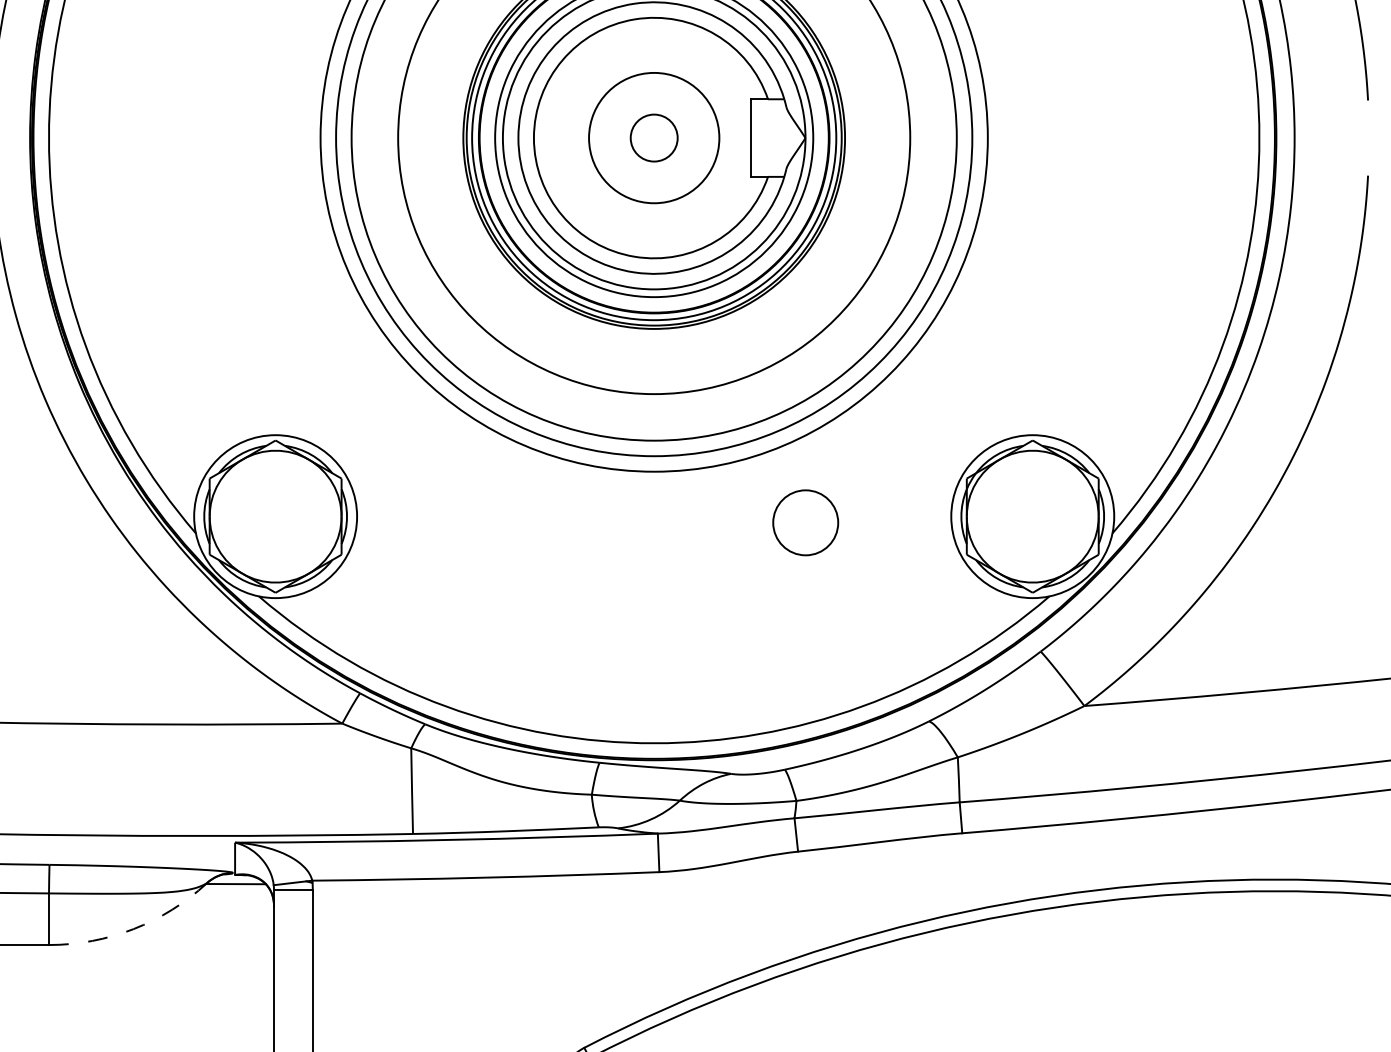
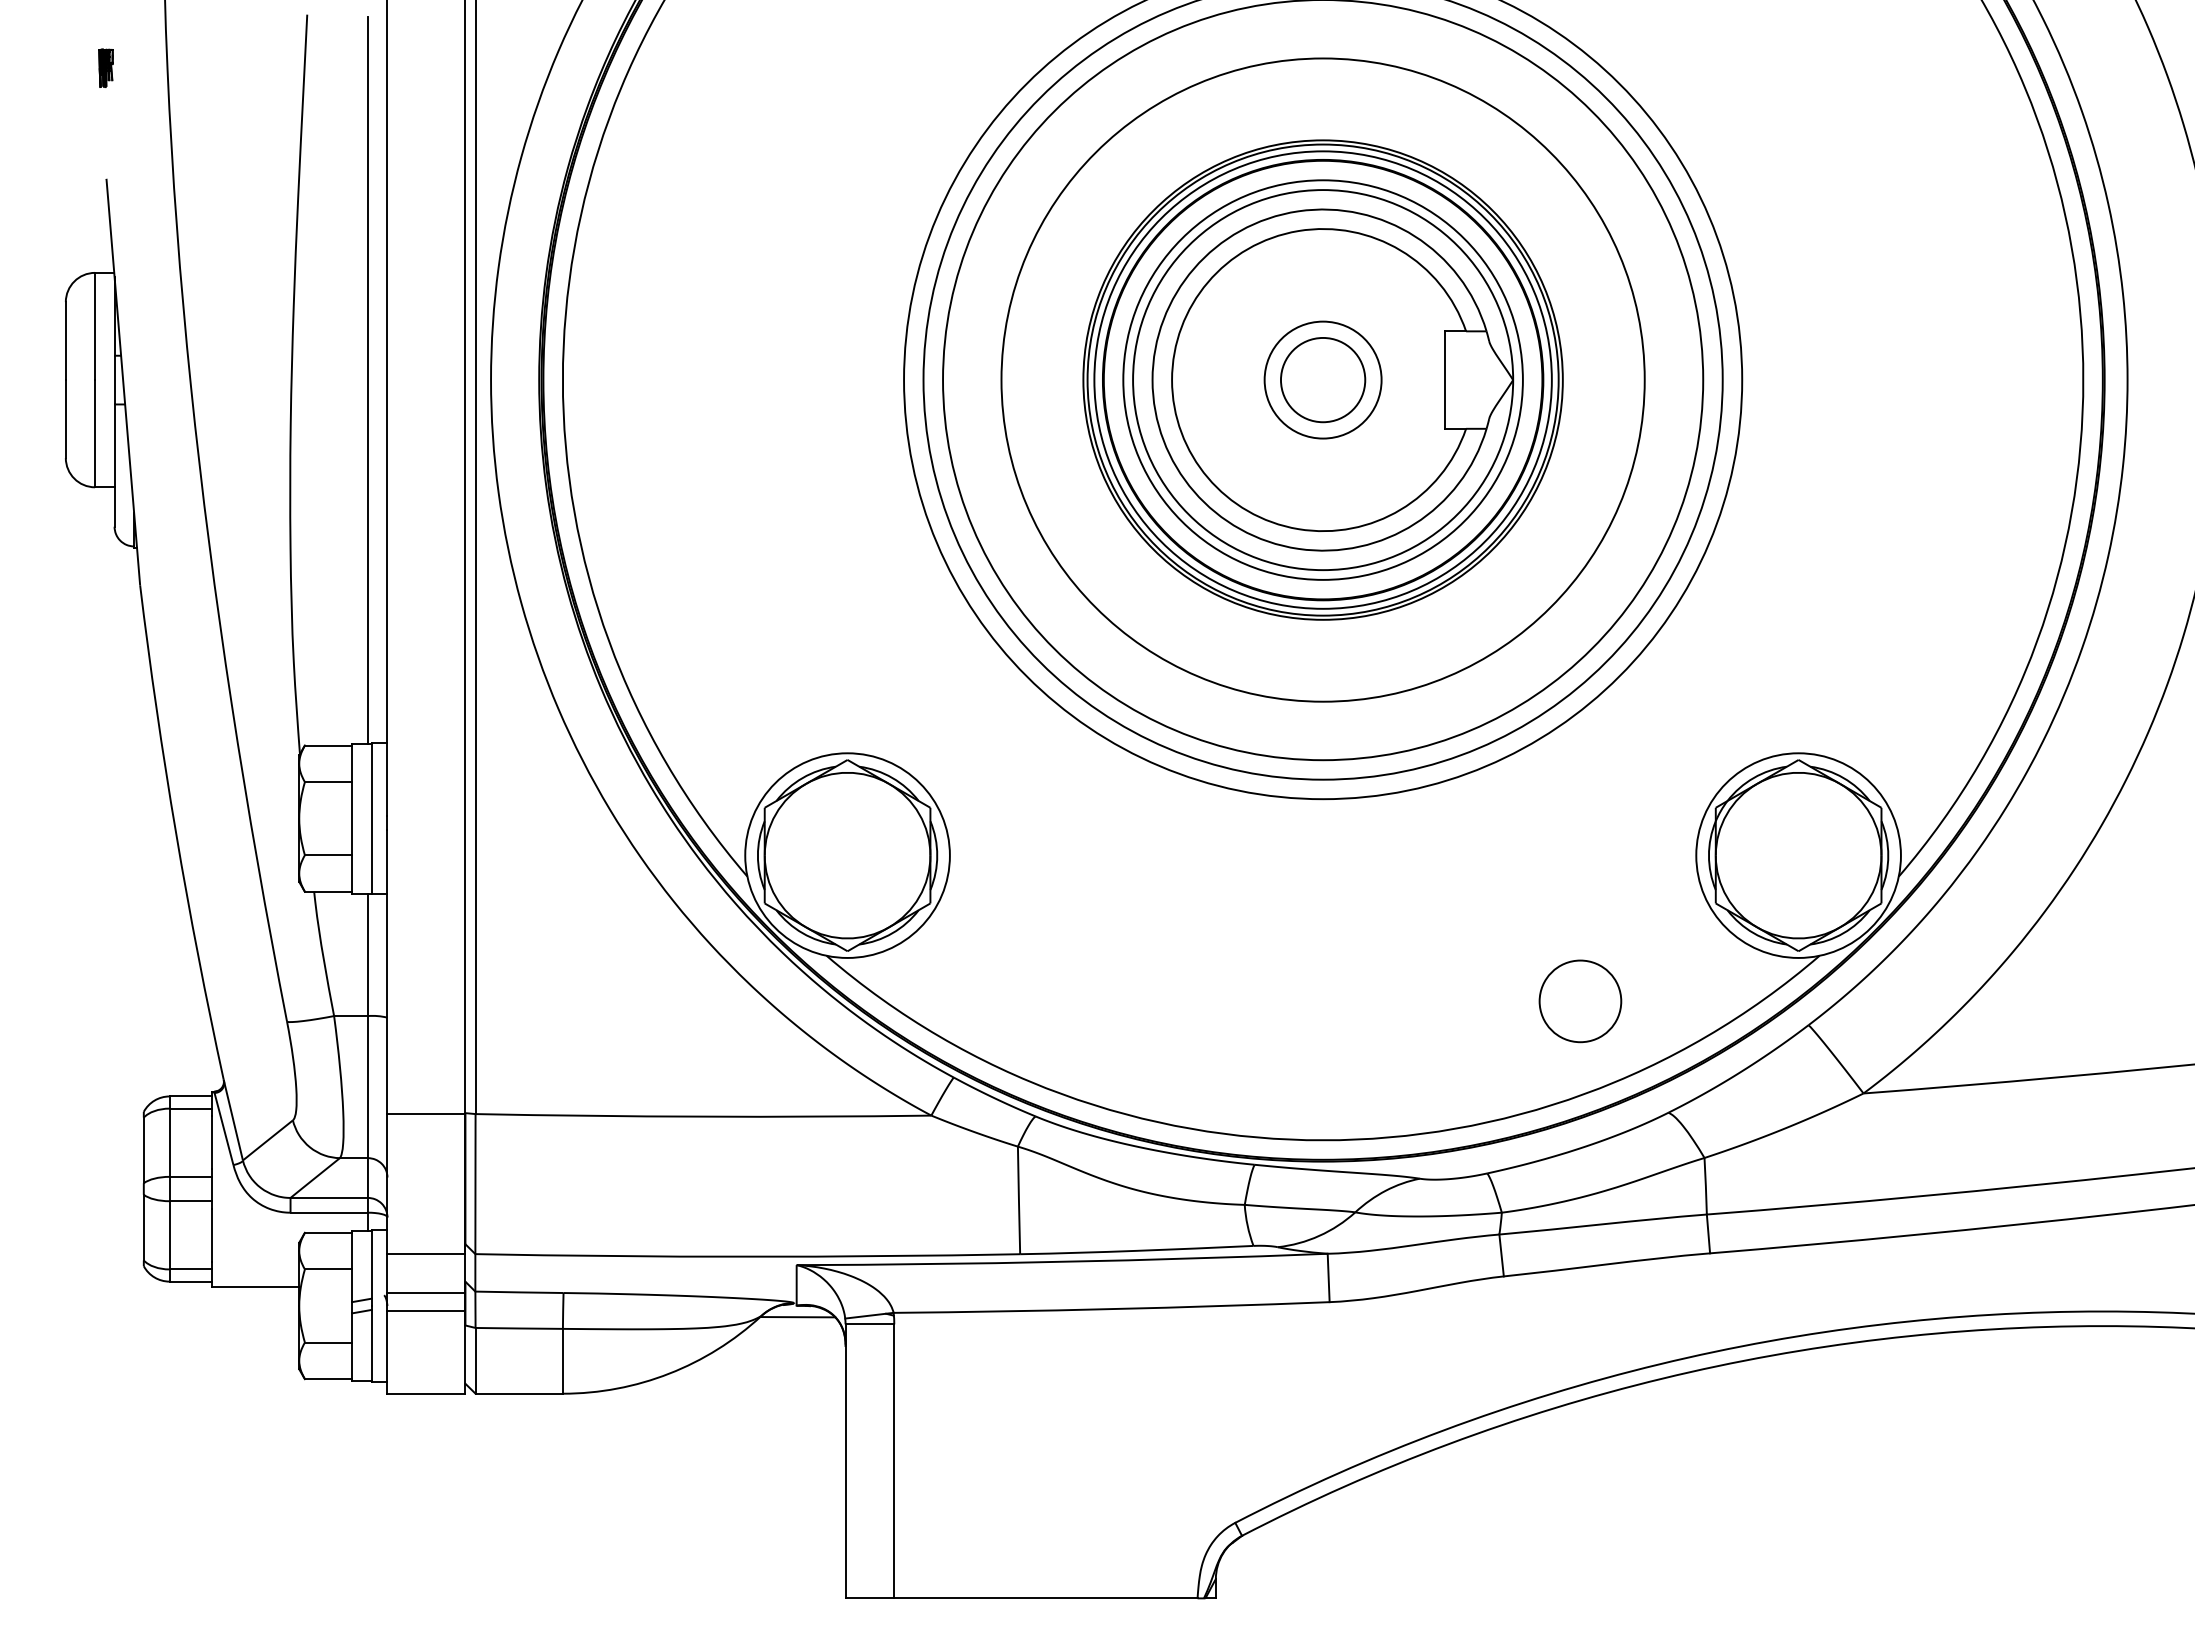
circle: (653, 137) -> (1322, 379), size x0.71
circle: (653, 137) -> (1322, 379), size x1.43
circle: (805, 522) -> (1580, 1001), moved
arc: (133, 928) -> (669, 1373), dashed -> solid

